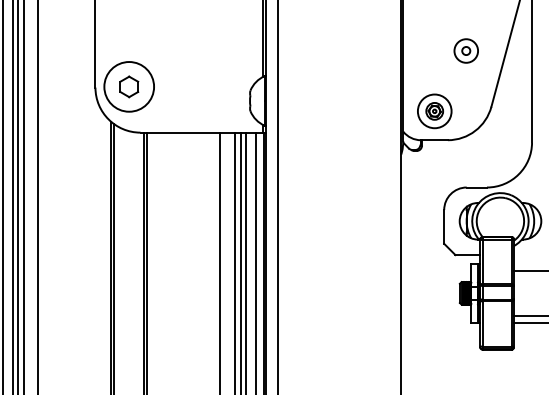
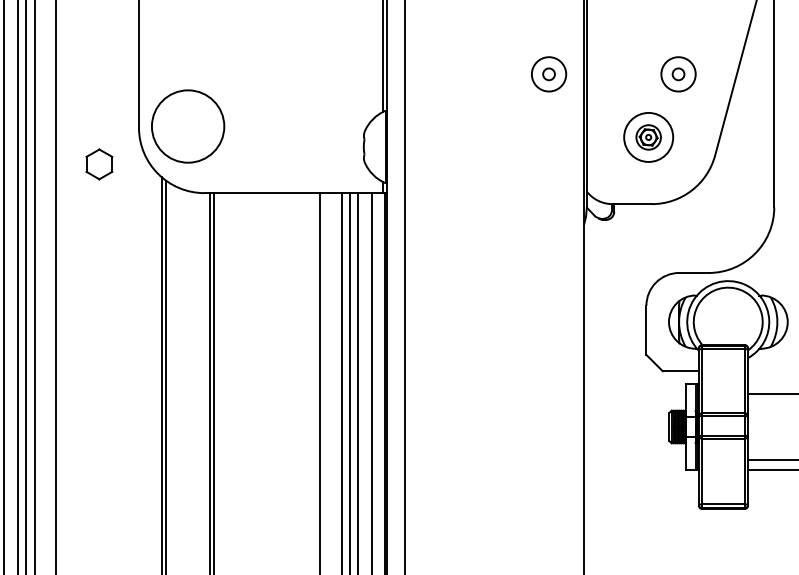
part: (376, 50) -> (547, 73), added
part: (129, 86) -> (99, 163), moved
part: (434, 111) -> (648, 137), moved

